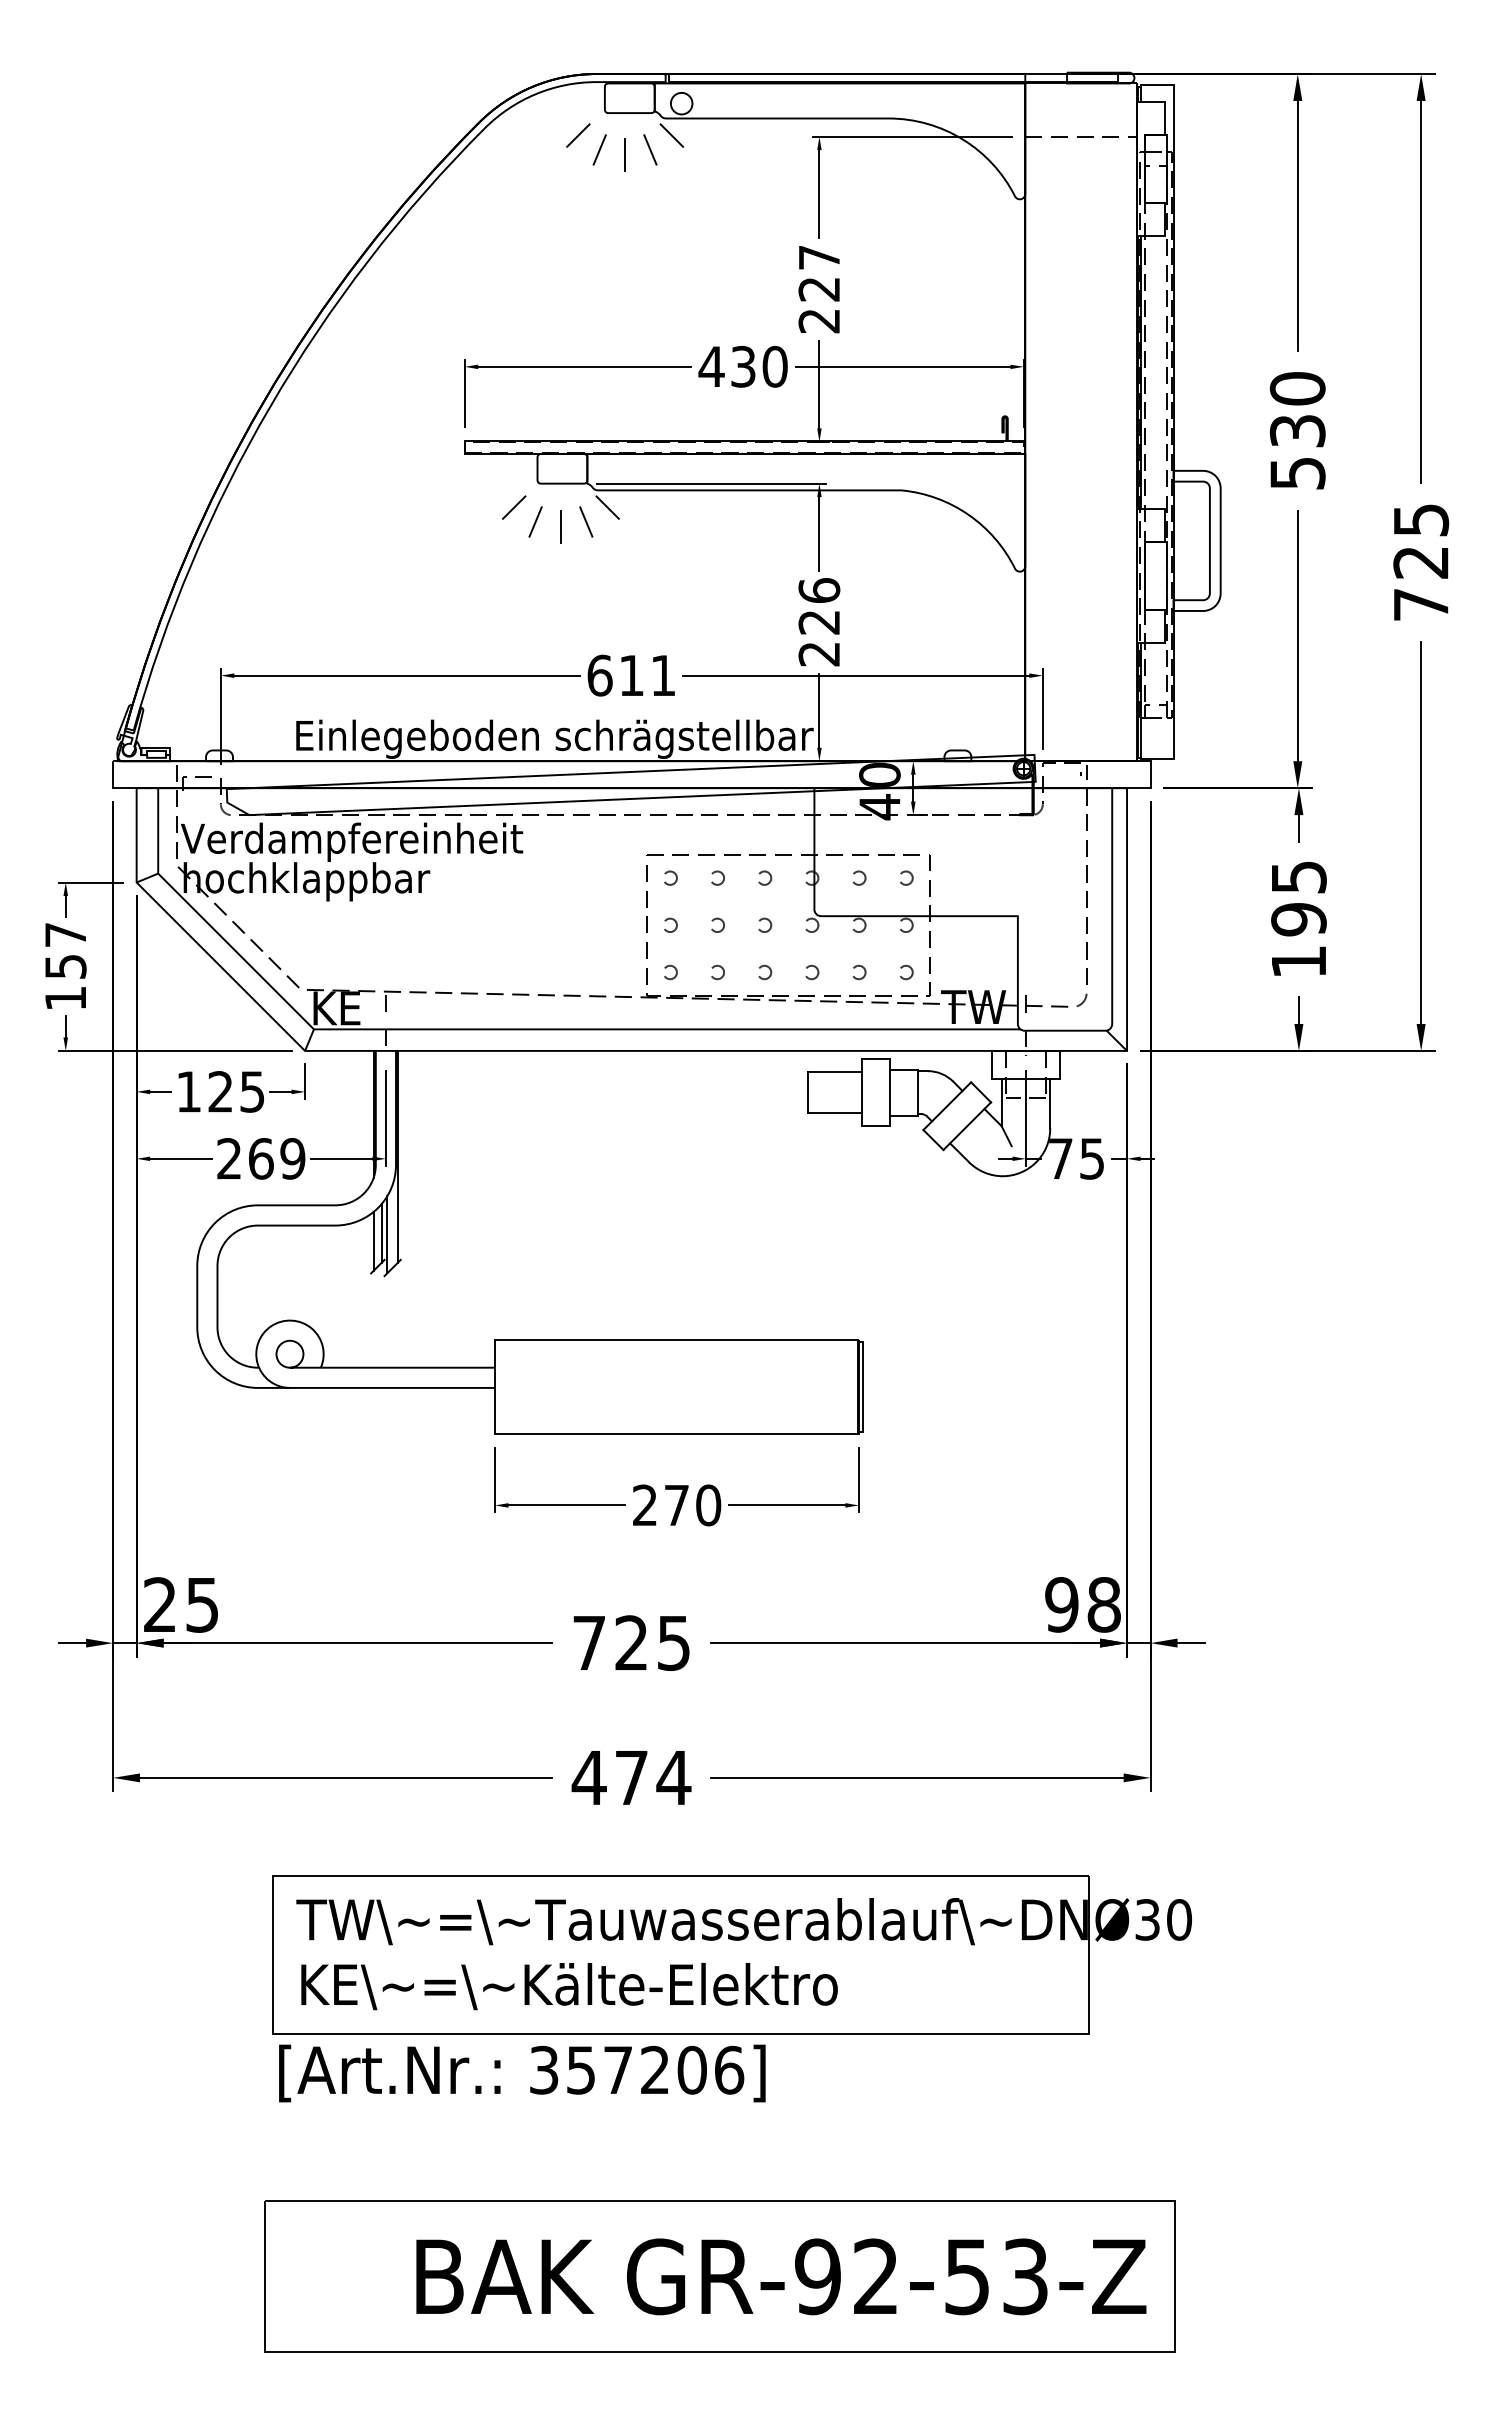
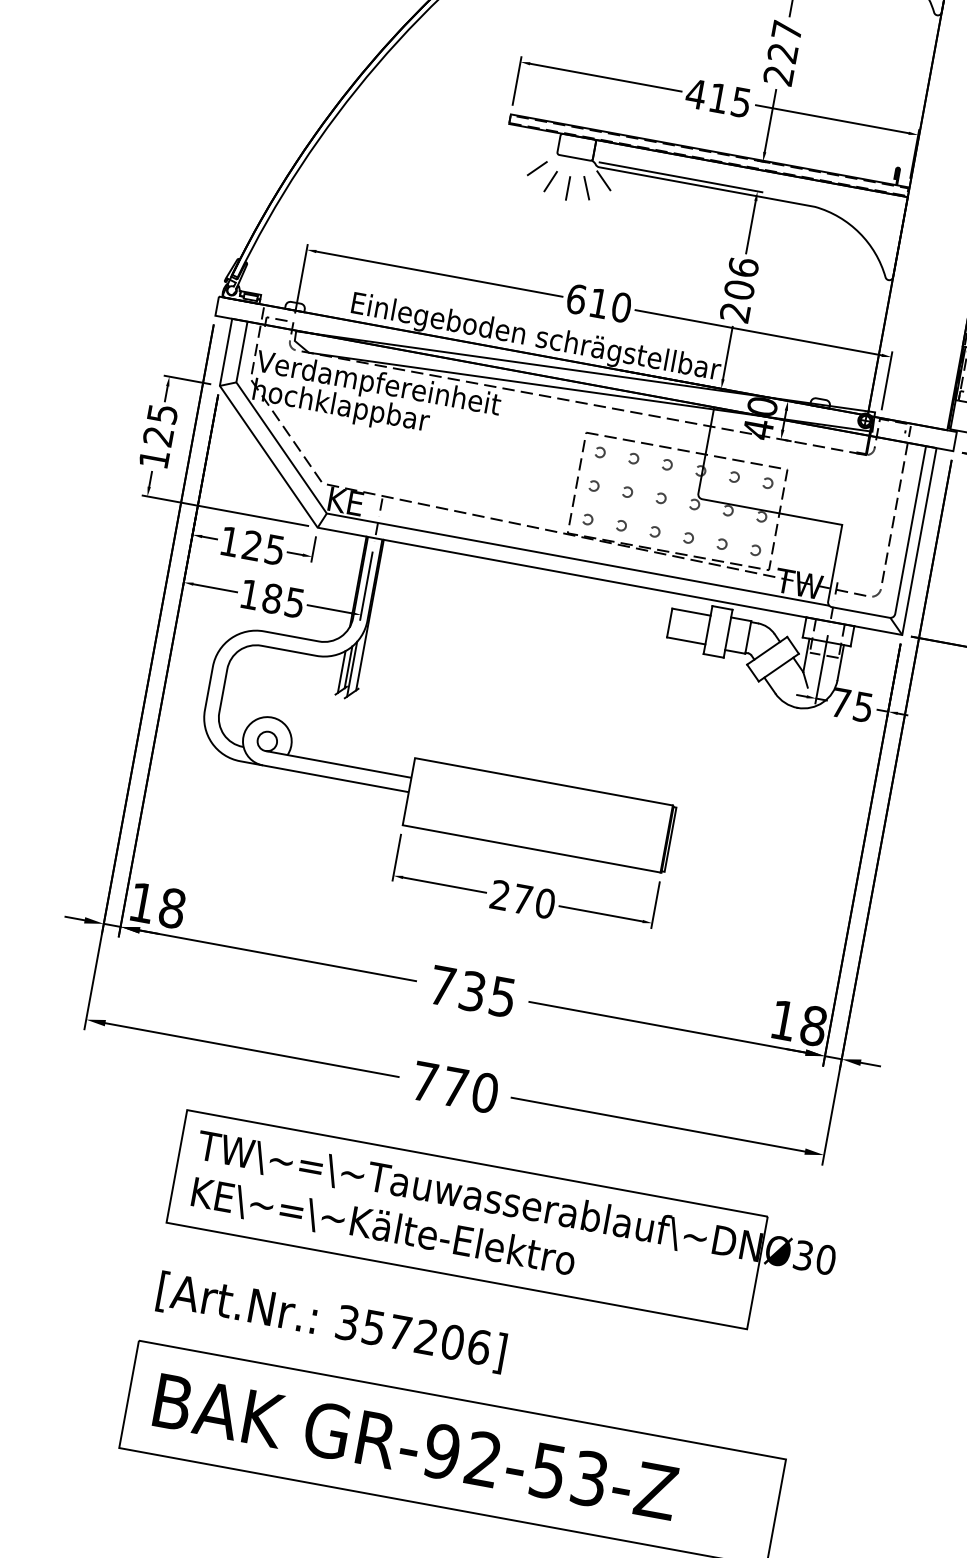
text: (759, 366) -> (730, 100), 430 -> 415
text: (819, 621) -> (739, 289), 226 -> 206
text: (663, 675) -> (621, 307), 611 -> 610
text: (65, 950) -> (160, 425), 157 -> 125
text: (261, 1158) -> (272, 598), 269 -> 185
text: (181, 1604) -> (157, 905), 25 -> 18
text: (1061, 1604) -> (783, 1020), 98 -> 18
text: (631, 1643) -> (472, 991), 725 -> 735
text: (631, 1777) -> (455, 1087), 474 -> 770
text: (522, 2073) -> (331, 1322), moved
text: (781, 2276) -> (416, 1446), moved

